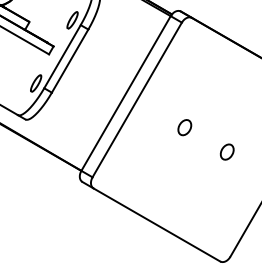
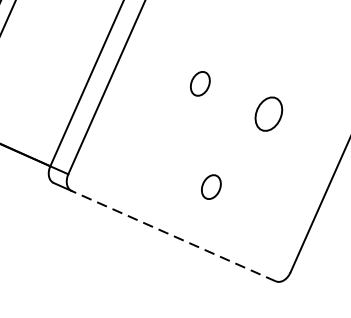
part: (226, 151) -> (267, 113), size x1.4
part: (184, 195) -> (210, 186), added
line: (156, 224) -> (173, 235), solid -> dashed

